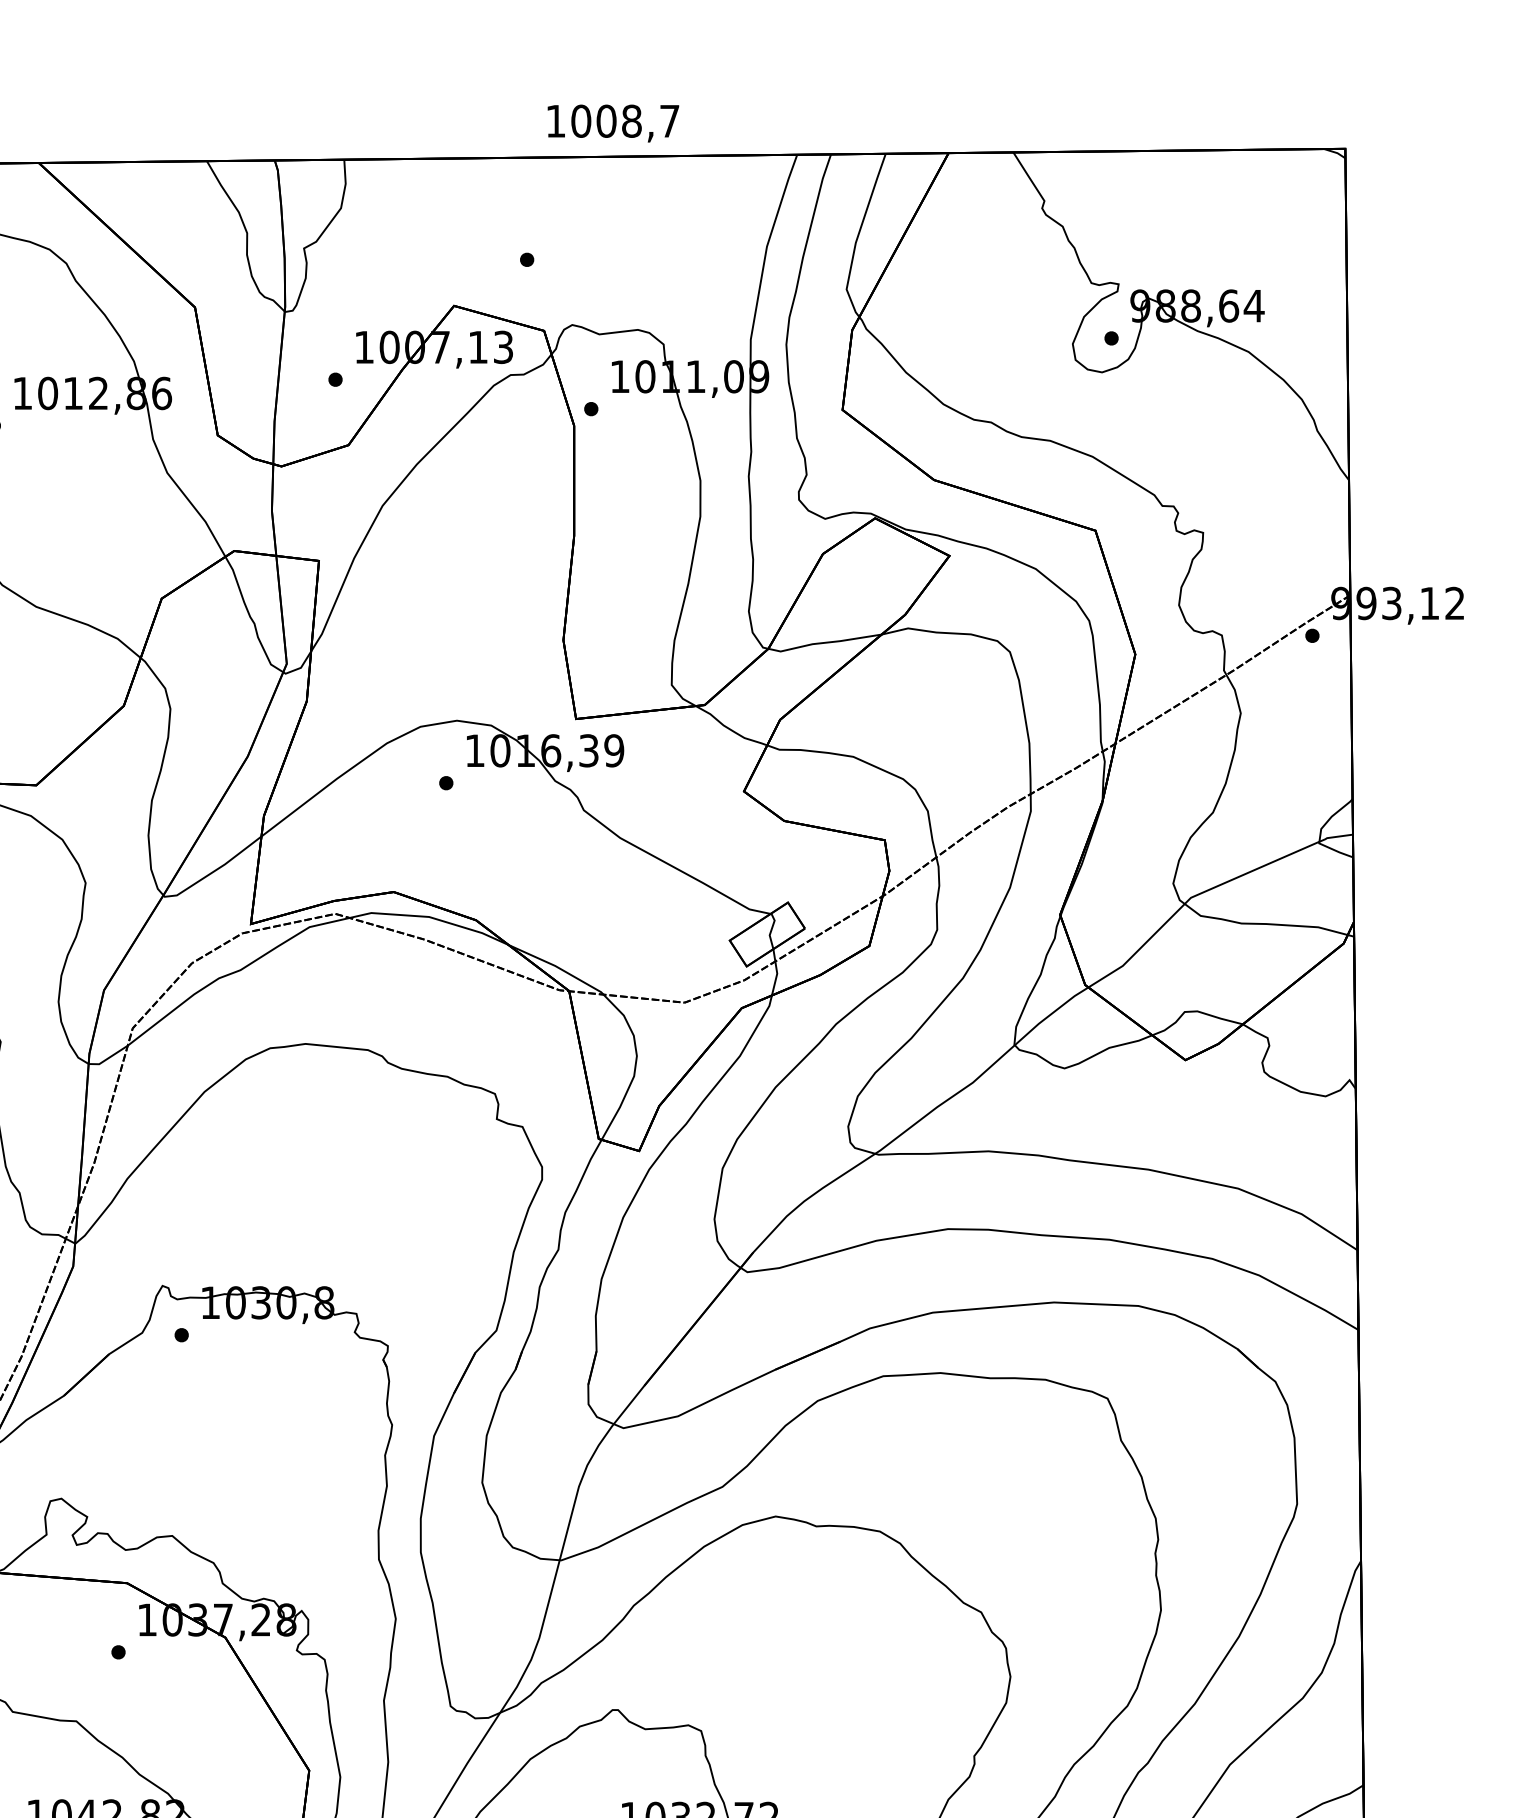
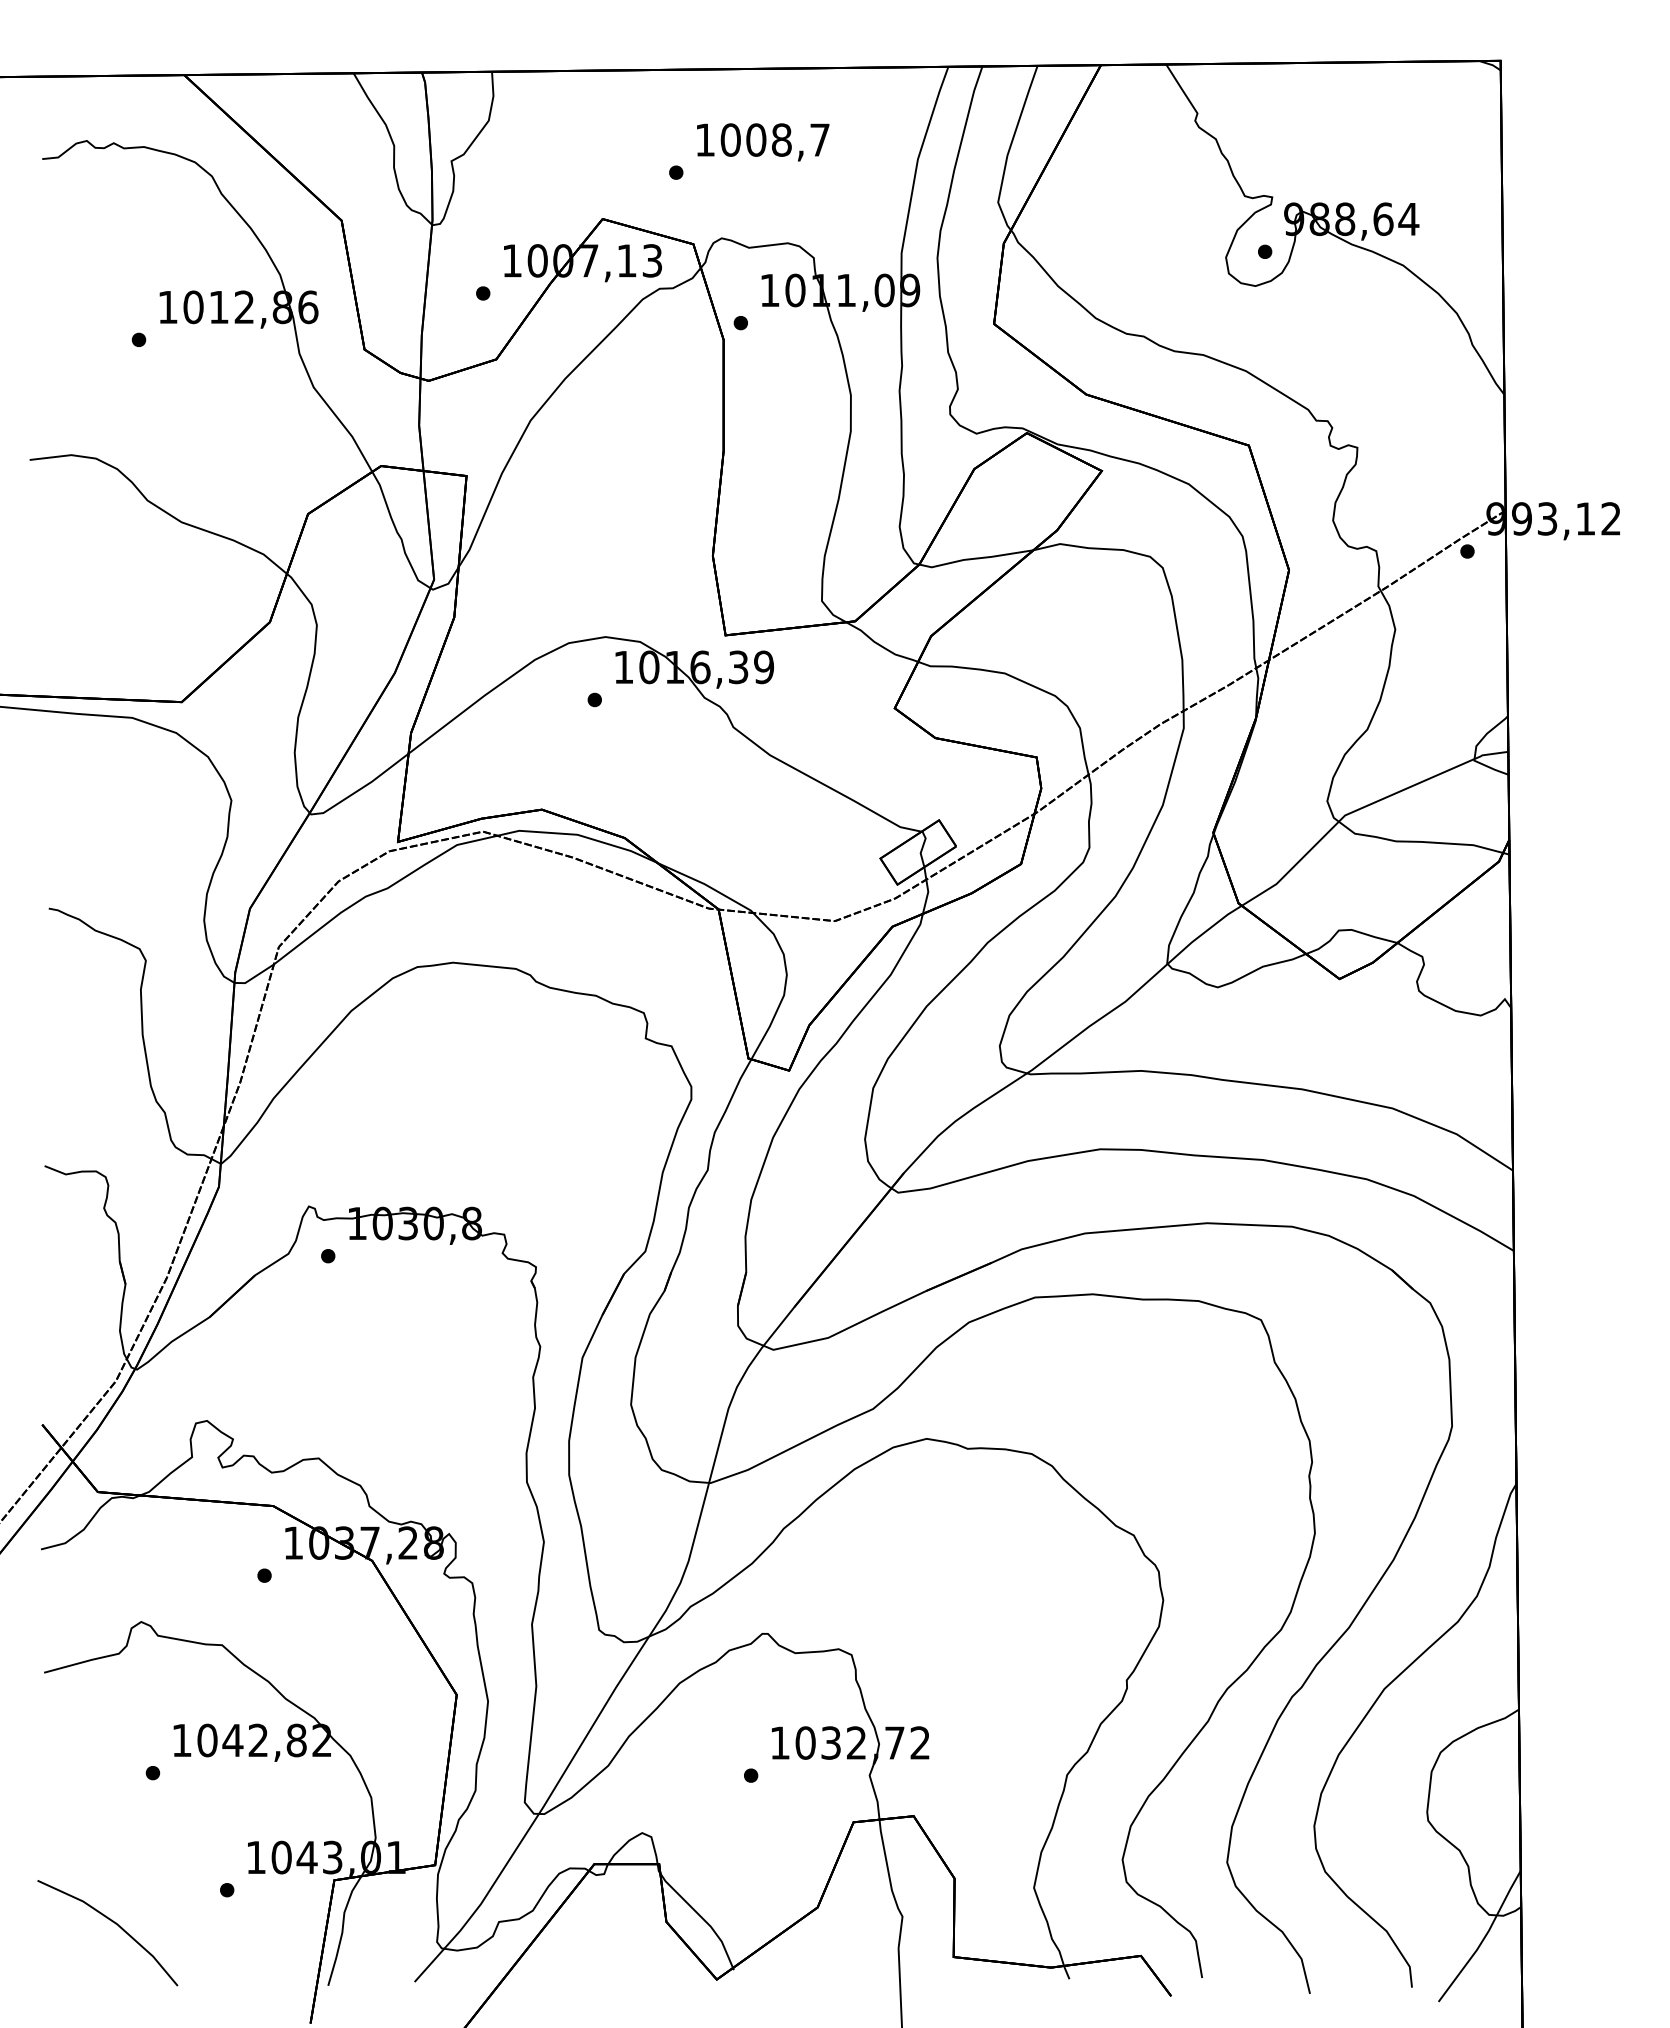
text: (613, 123) -> (763, 142), moved

